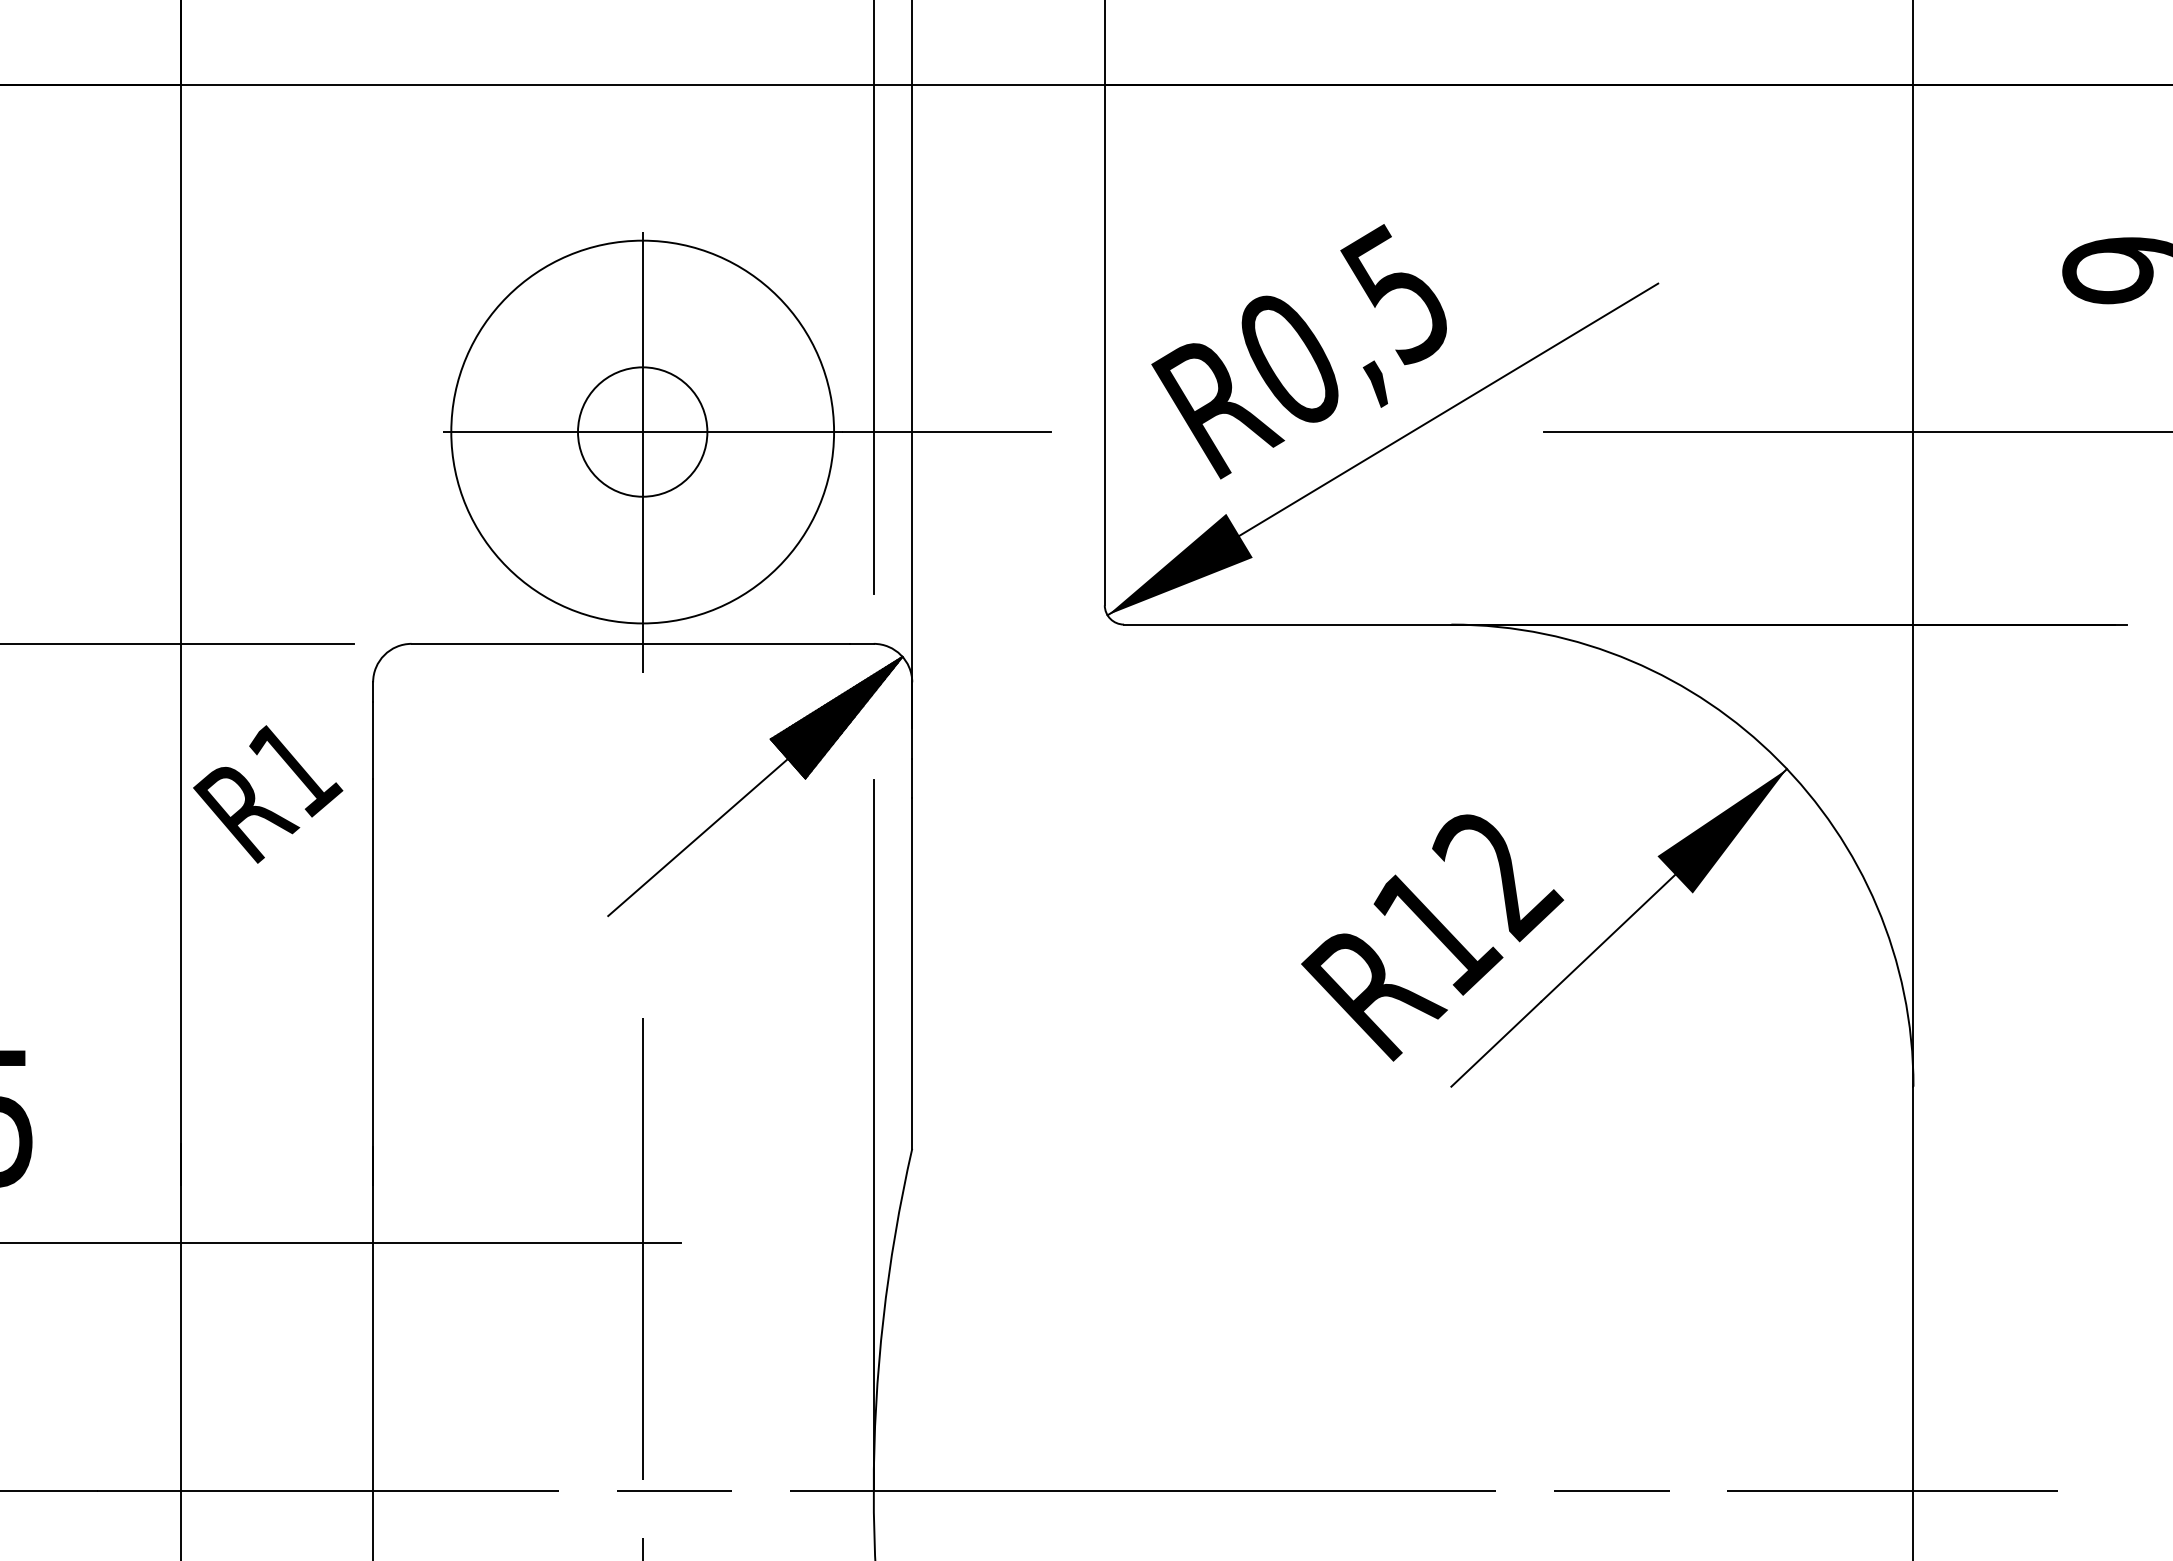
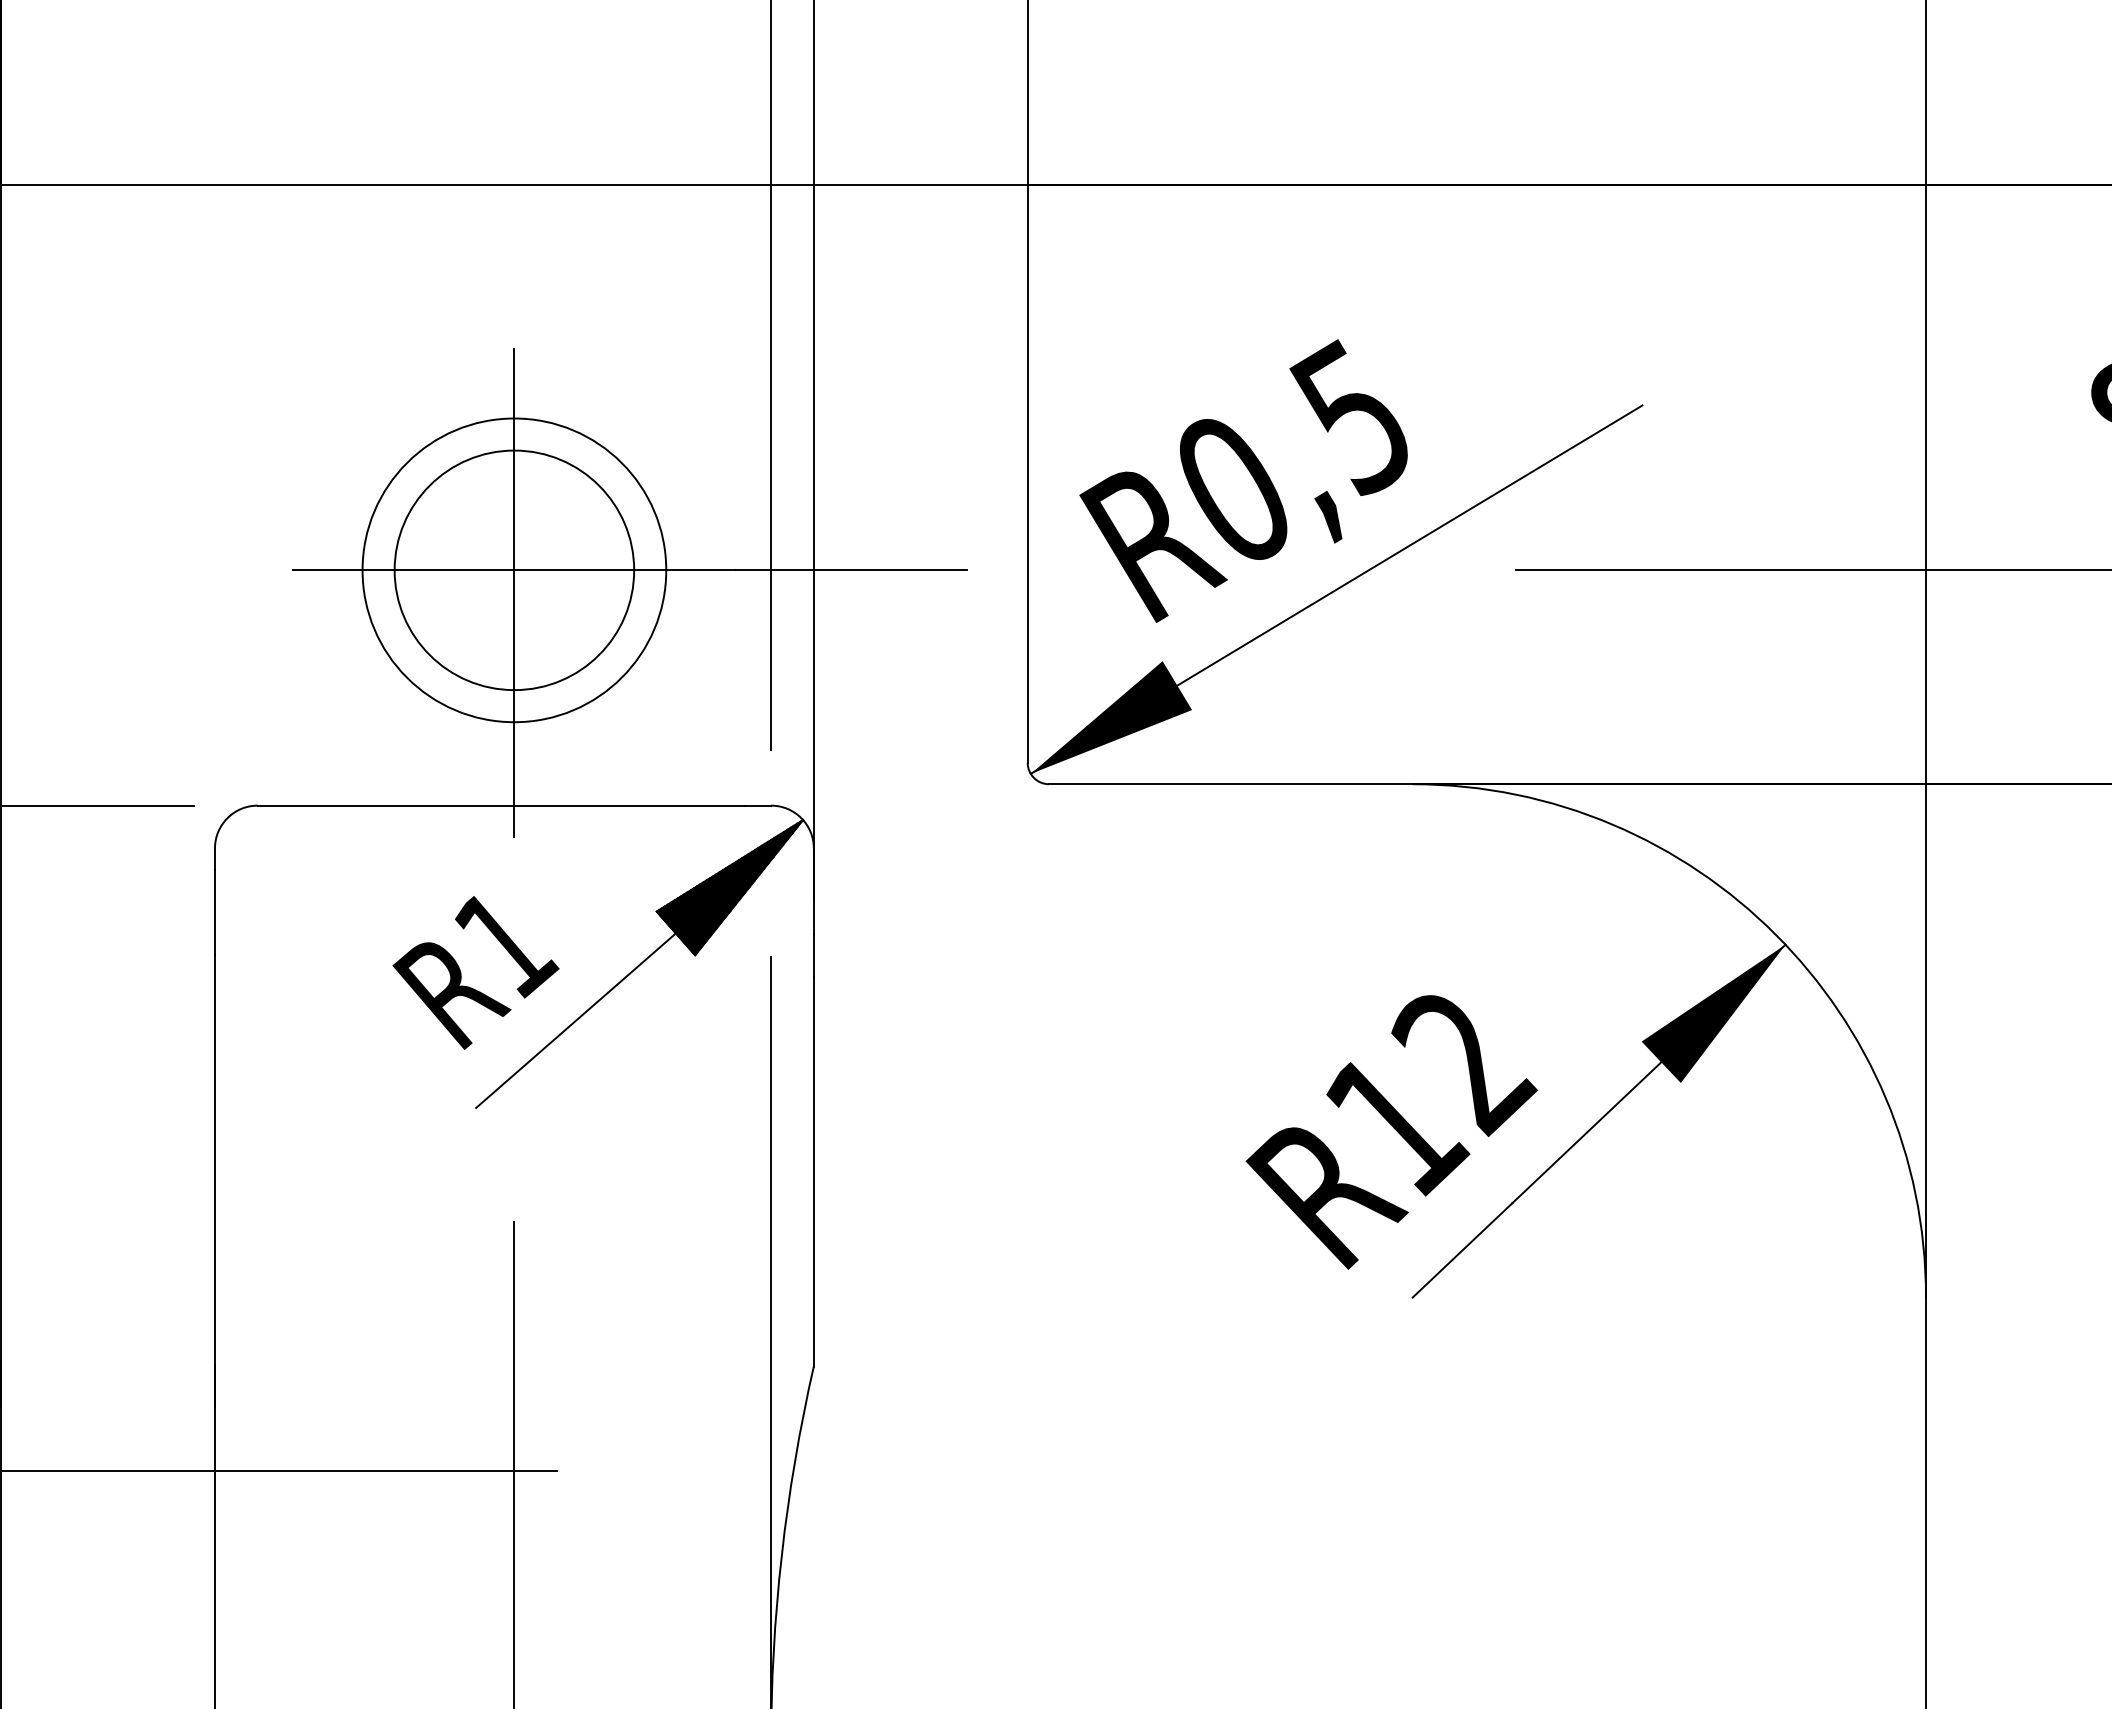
circle: (642, 431) -> (514, 569), size x0.71
circle: (642, 431) -> (514, 569), size x1.67
text: (268, 794) -> (476, 972), moved

